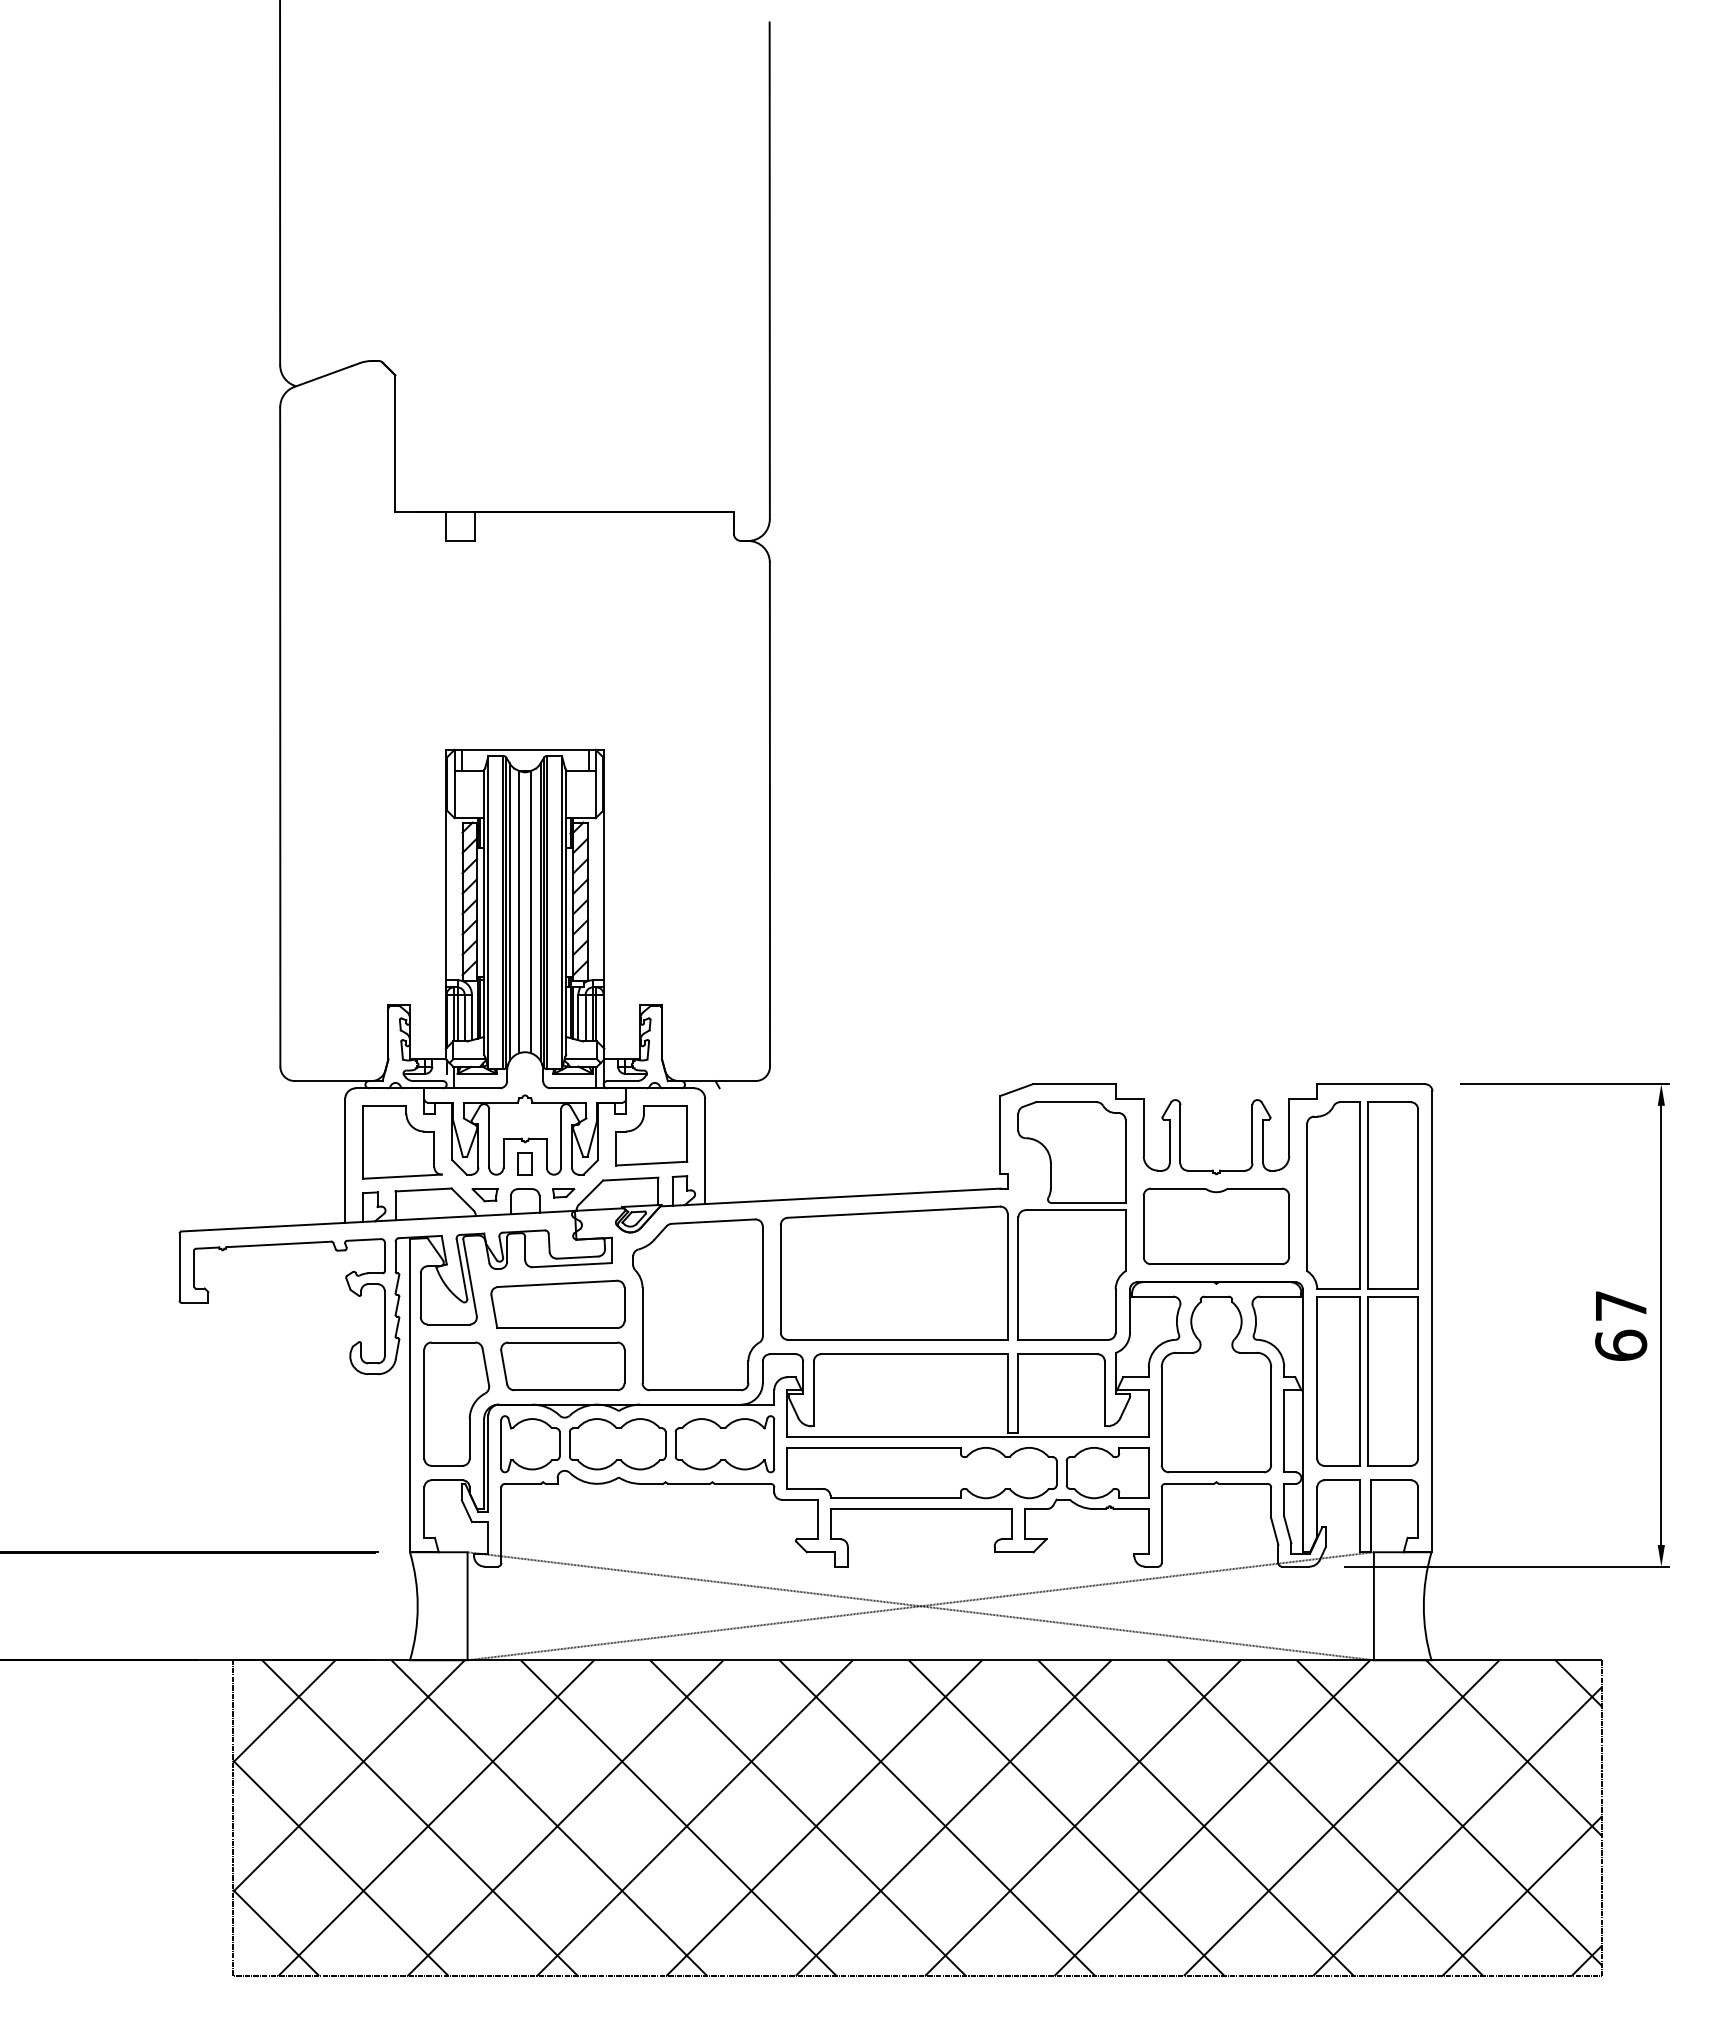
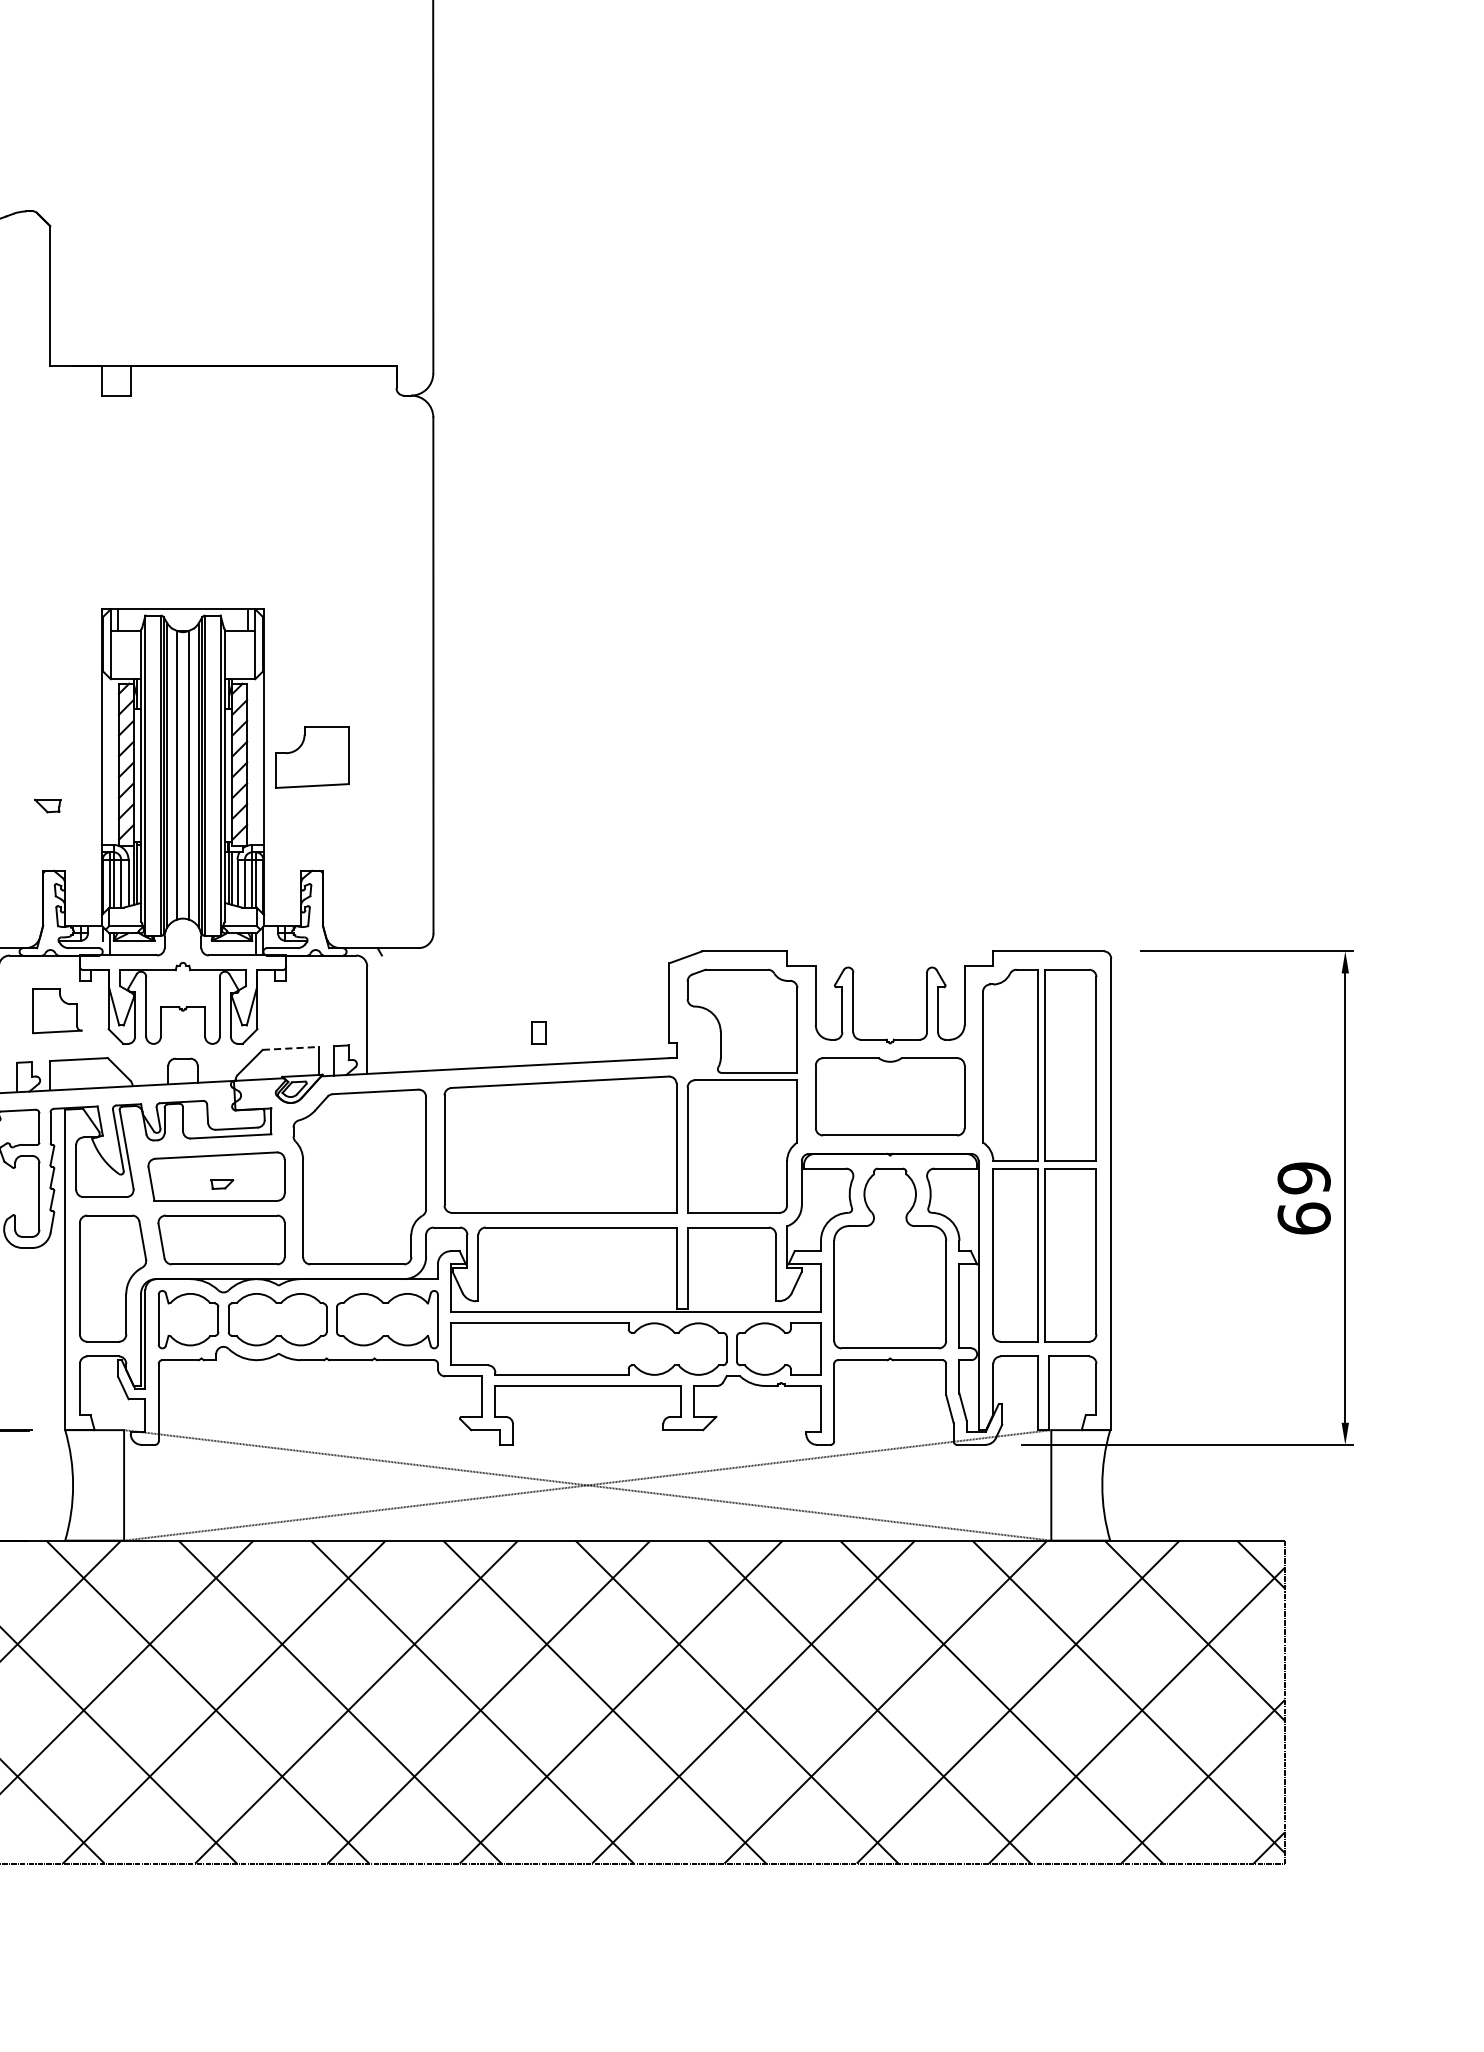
part: (651, 1135) -> (312, 757), moved
part: (402, 1142) -> (57, 1010), size x0.6
part: (524, 1163) -> (538, 1032), moved
line: (630, 1179) -> (290, 1048), solid -> dashed
part: (563, 1193) -> (222, 1184), moved
part: (484, 1195) -> (47, 806), moved
text: (1621, 1305) -> (1304, 1177), 67 -> 69

